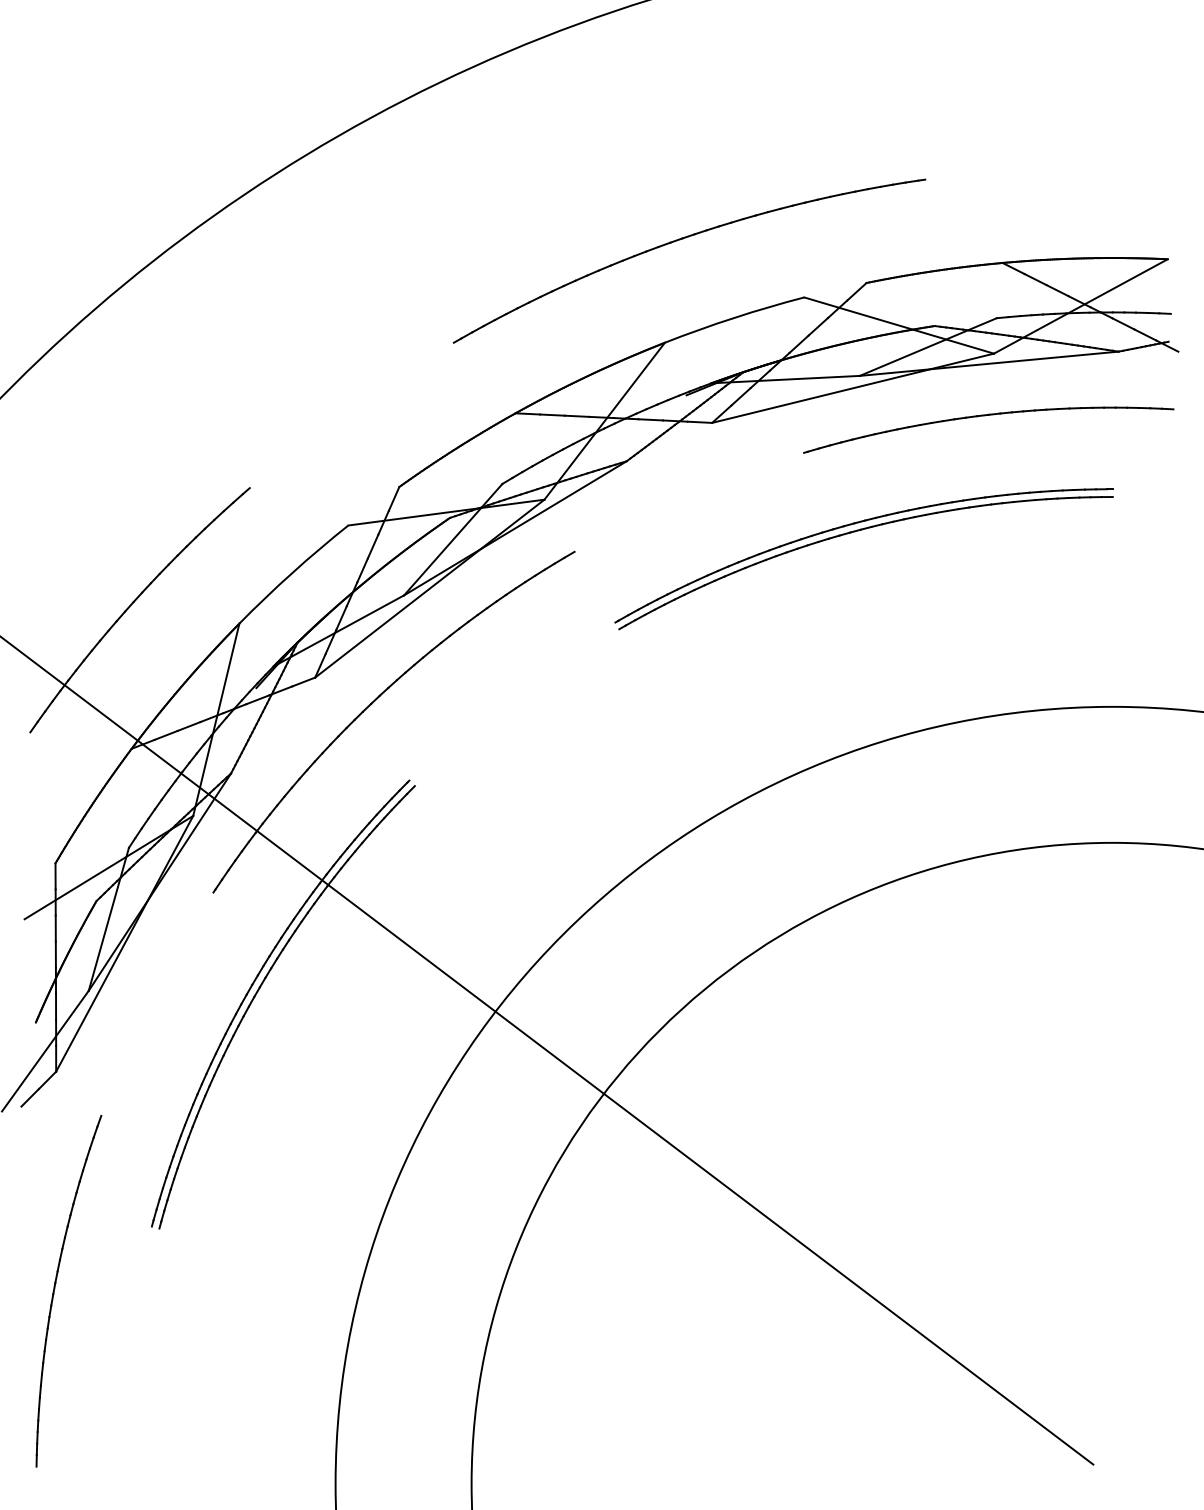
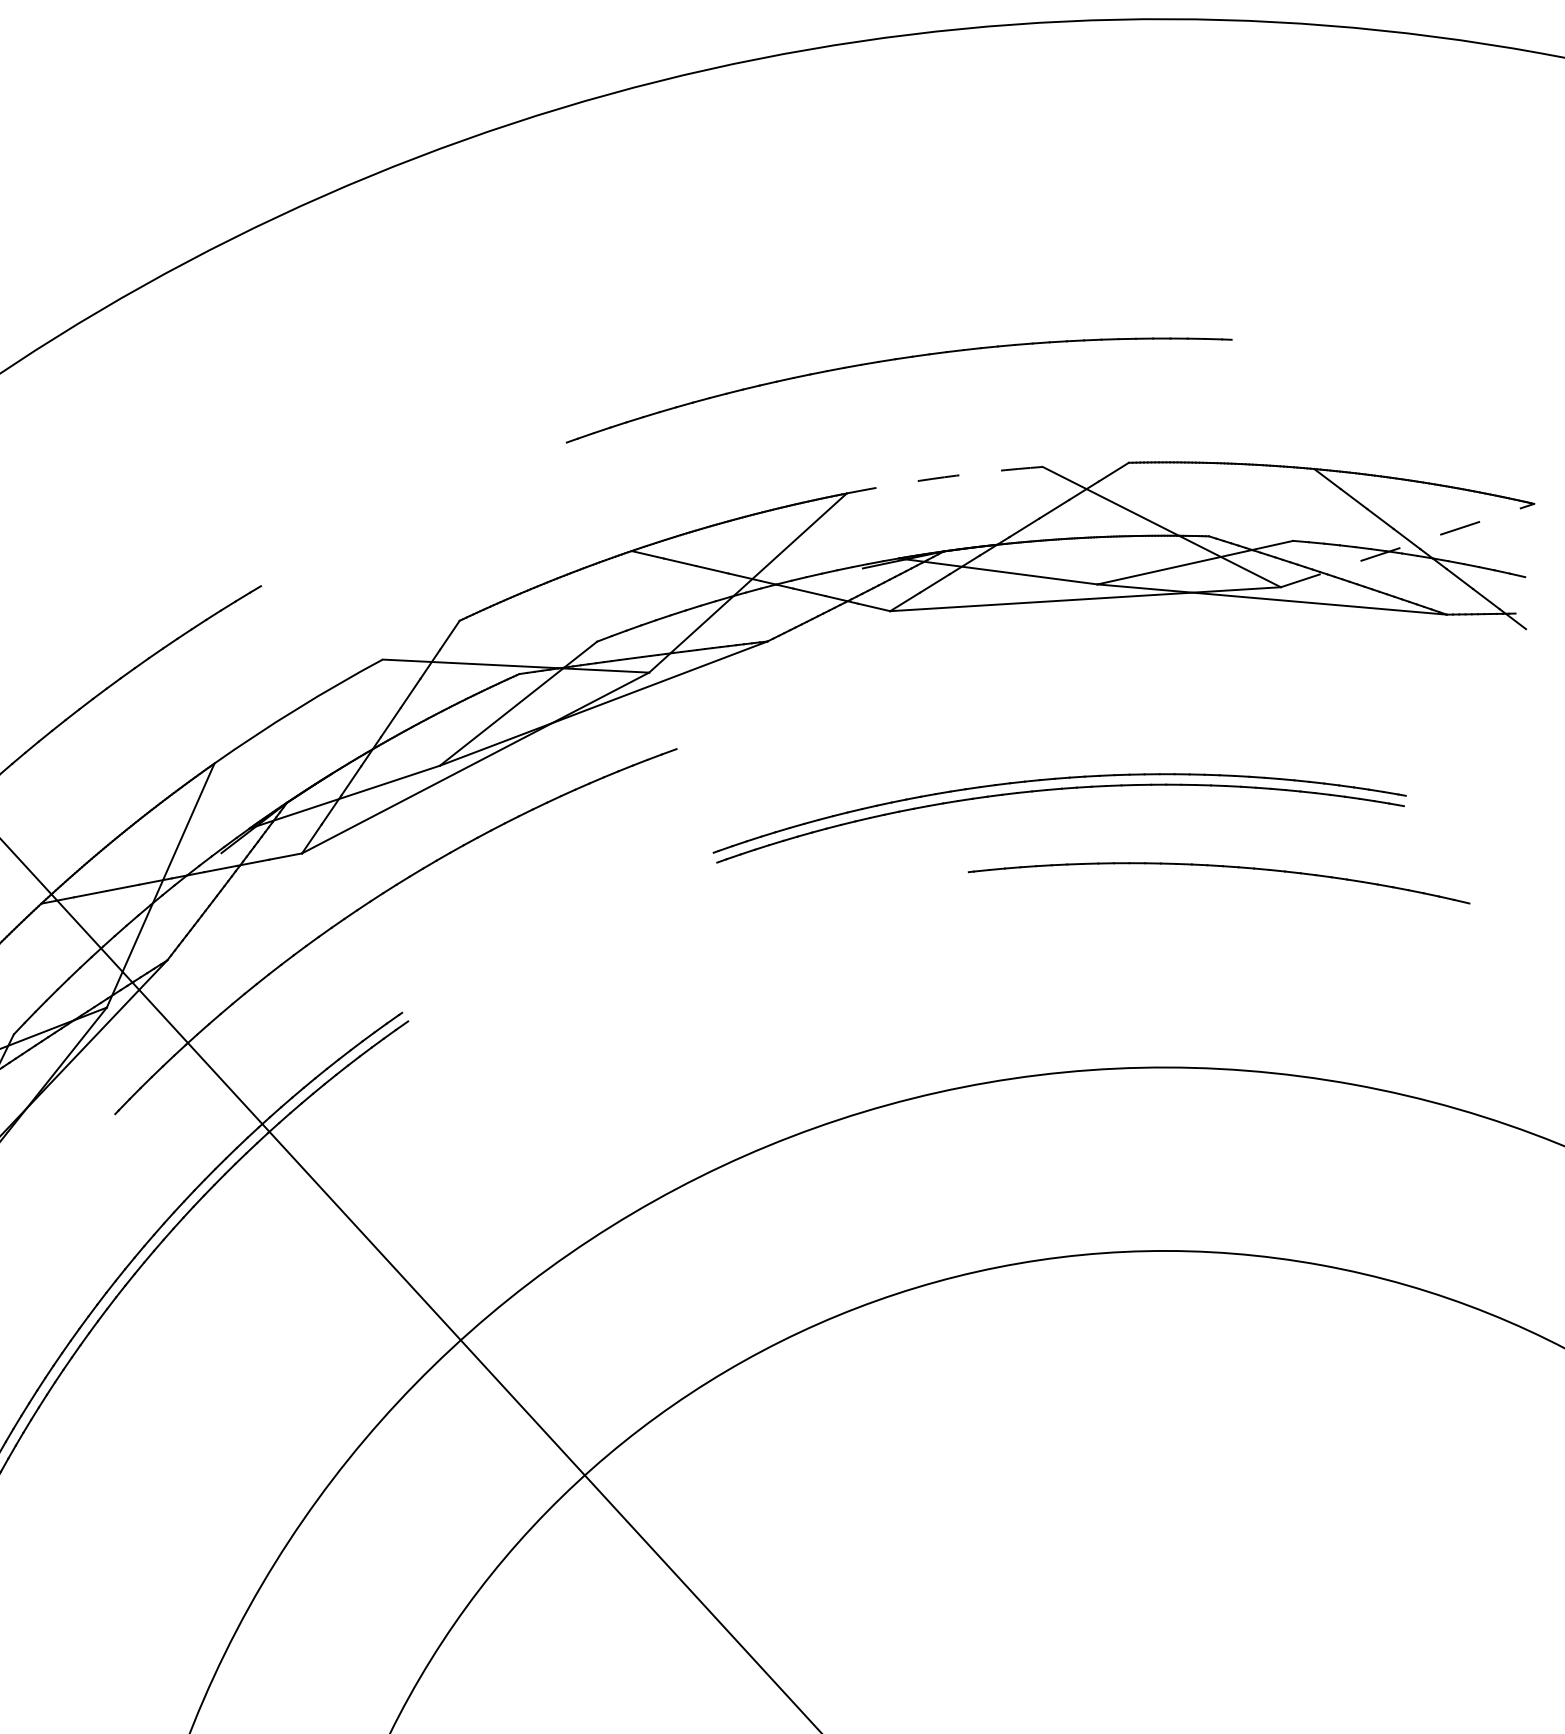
line: (1080, 306) -> (1407, 545), solid -> dashed
arc: (733, 318) -> (943, 477), solid -> dashed
part: (985, 416) -> (1218, 867), moved

